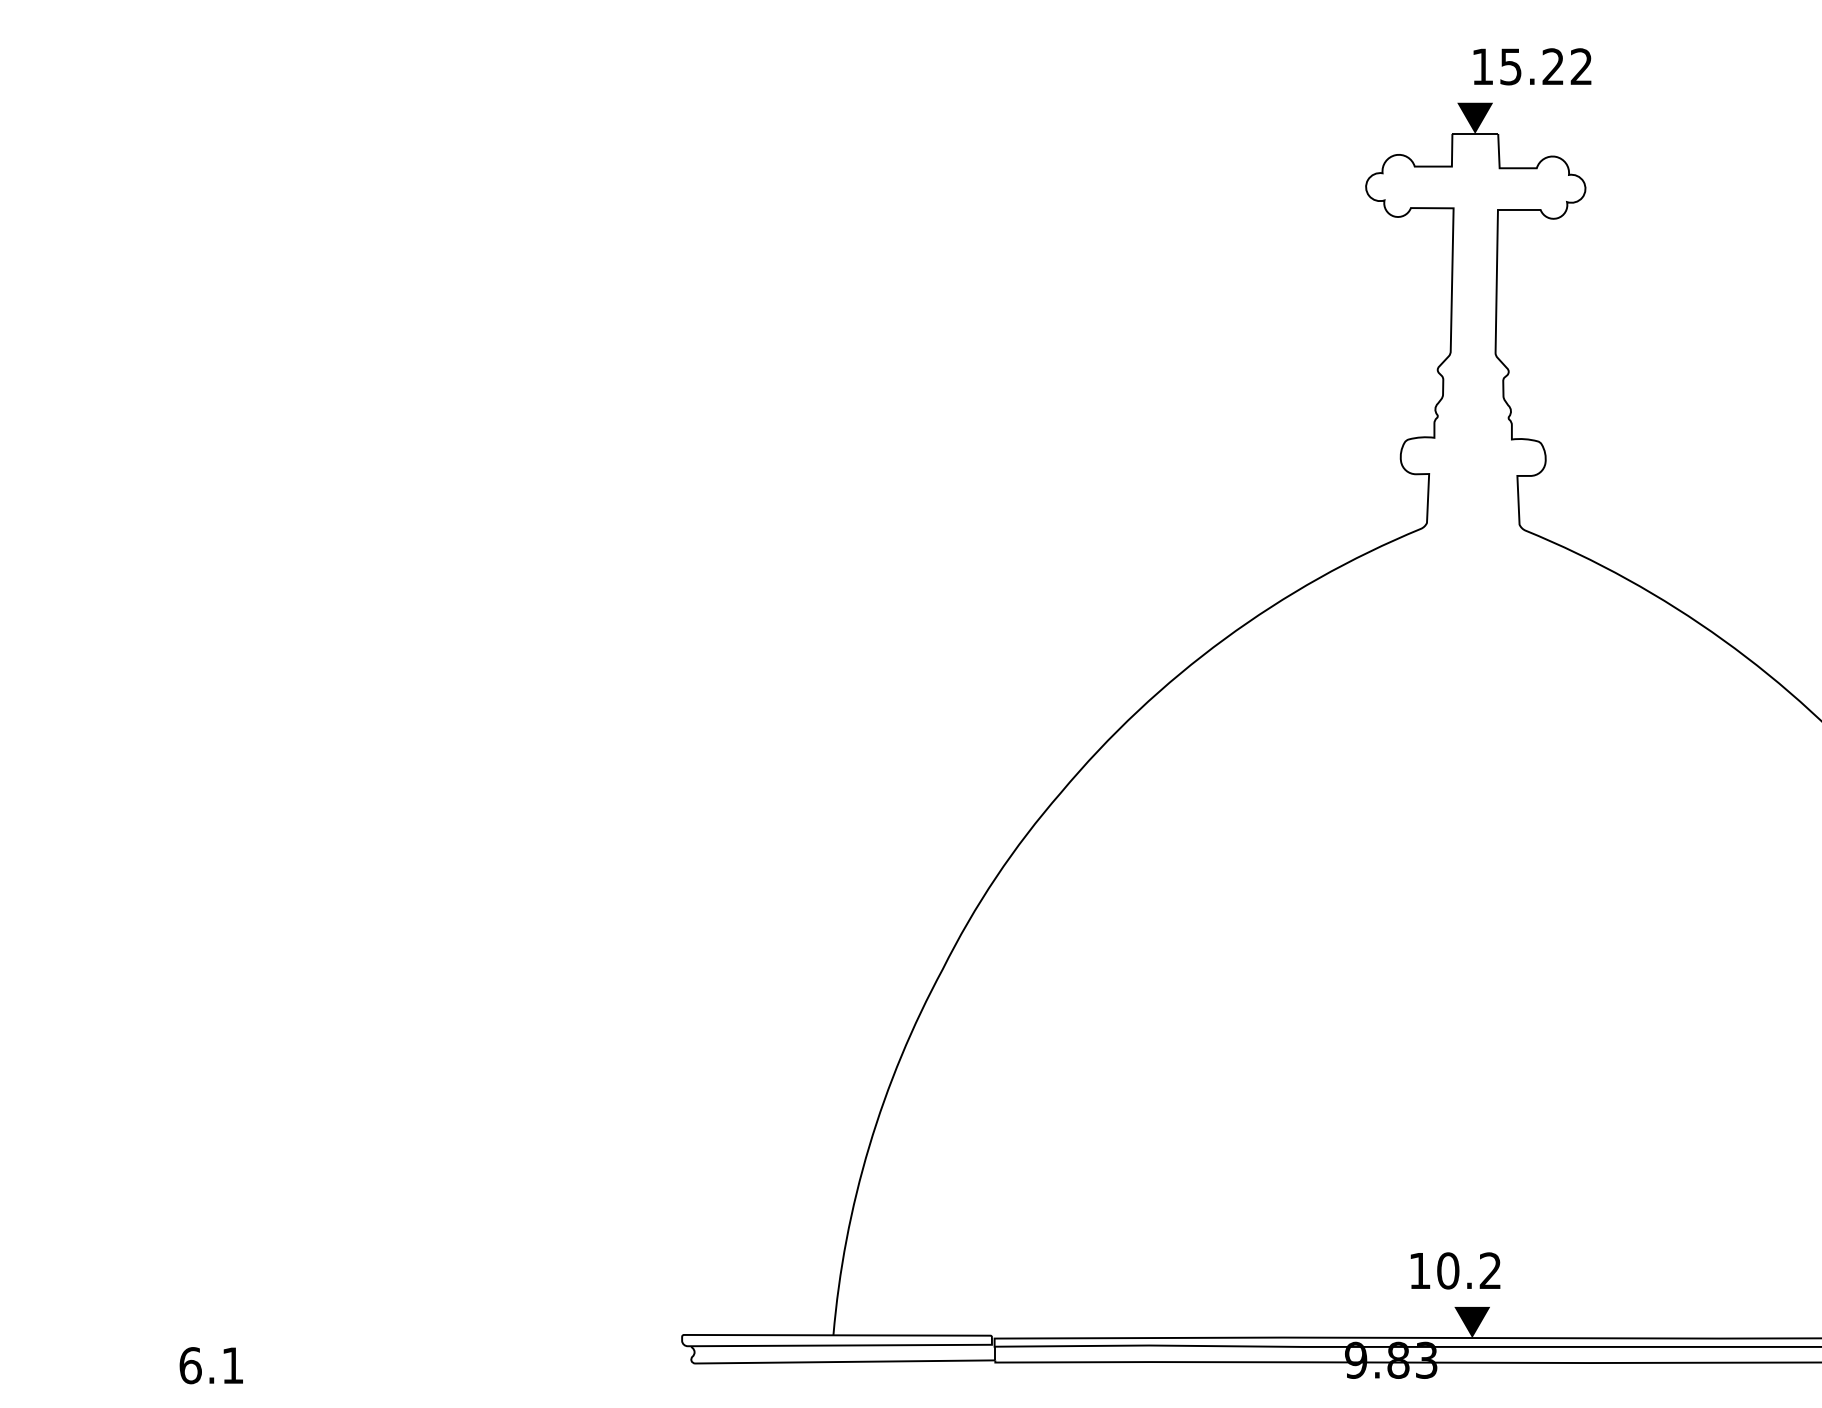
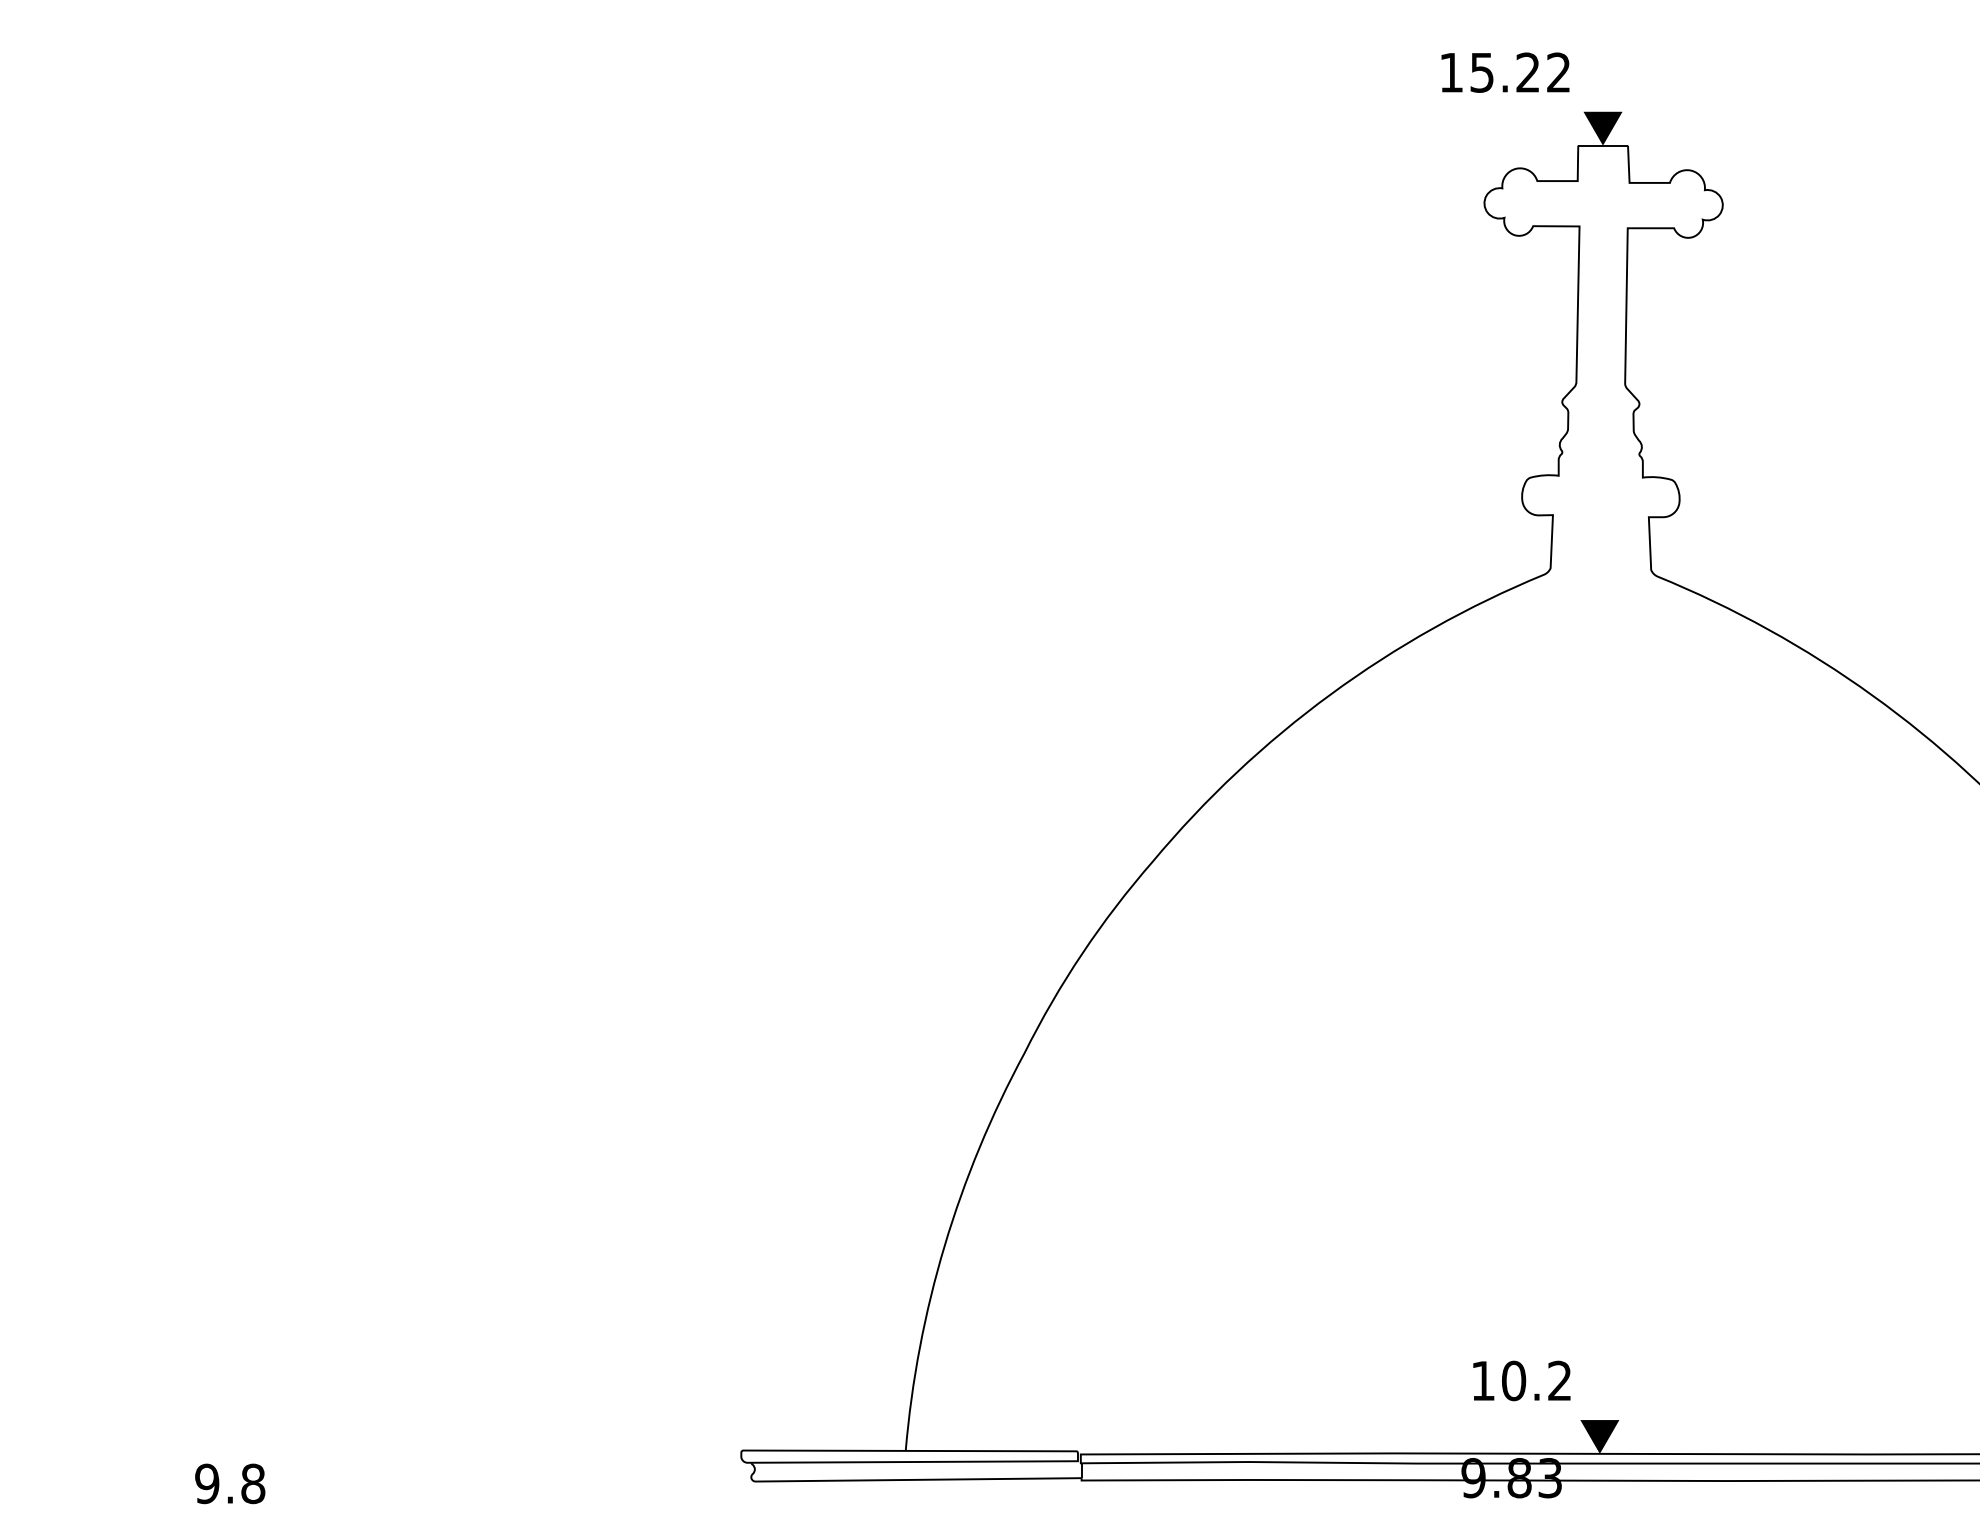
text: (1532, 66) -> (1505, 72), moved
text: (1455, 1270) -> (1521, 1380), moved
text: (211, 1365) -> (229, 1483), 6.1 -> 9.8

